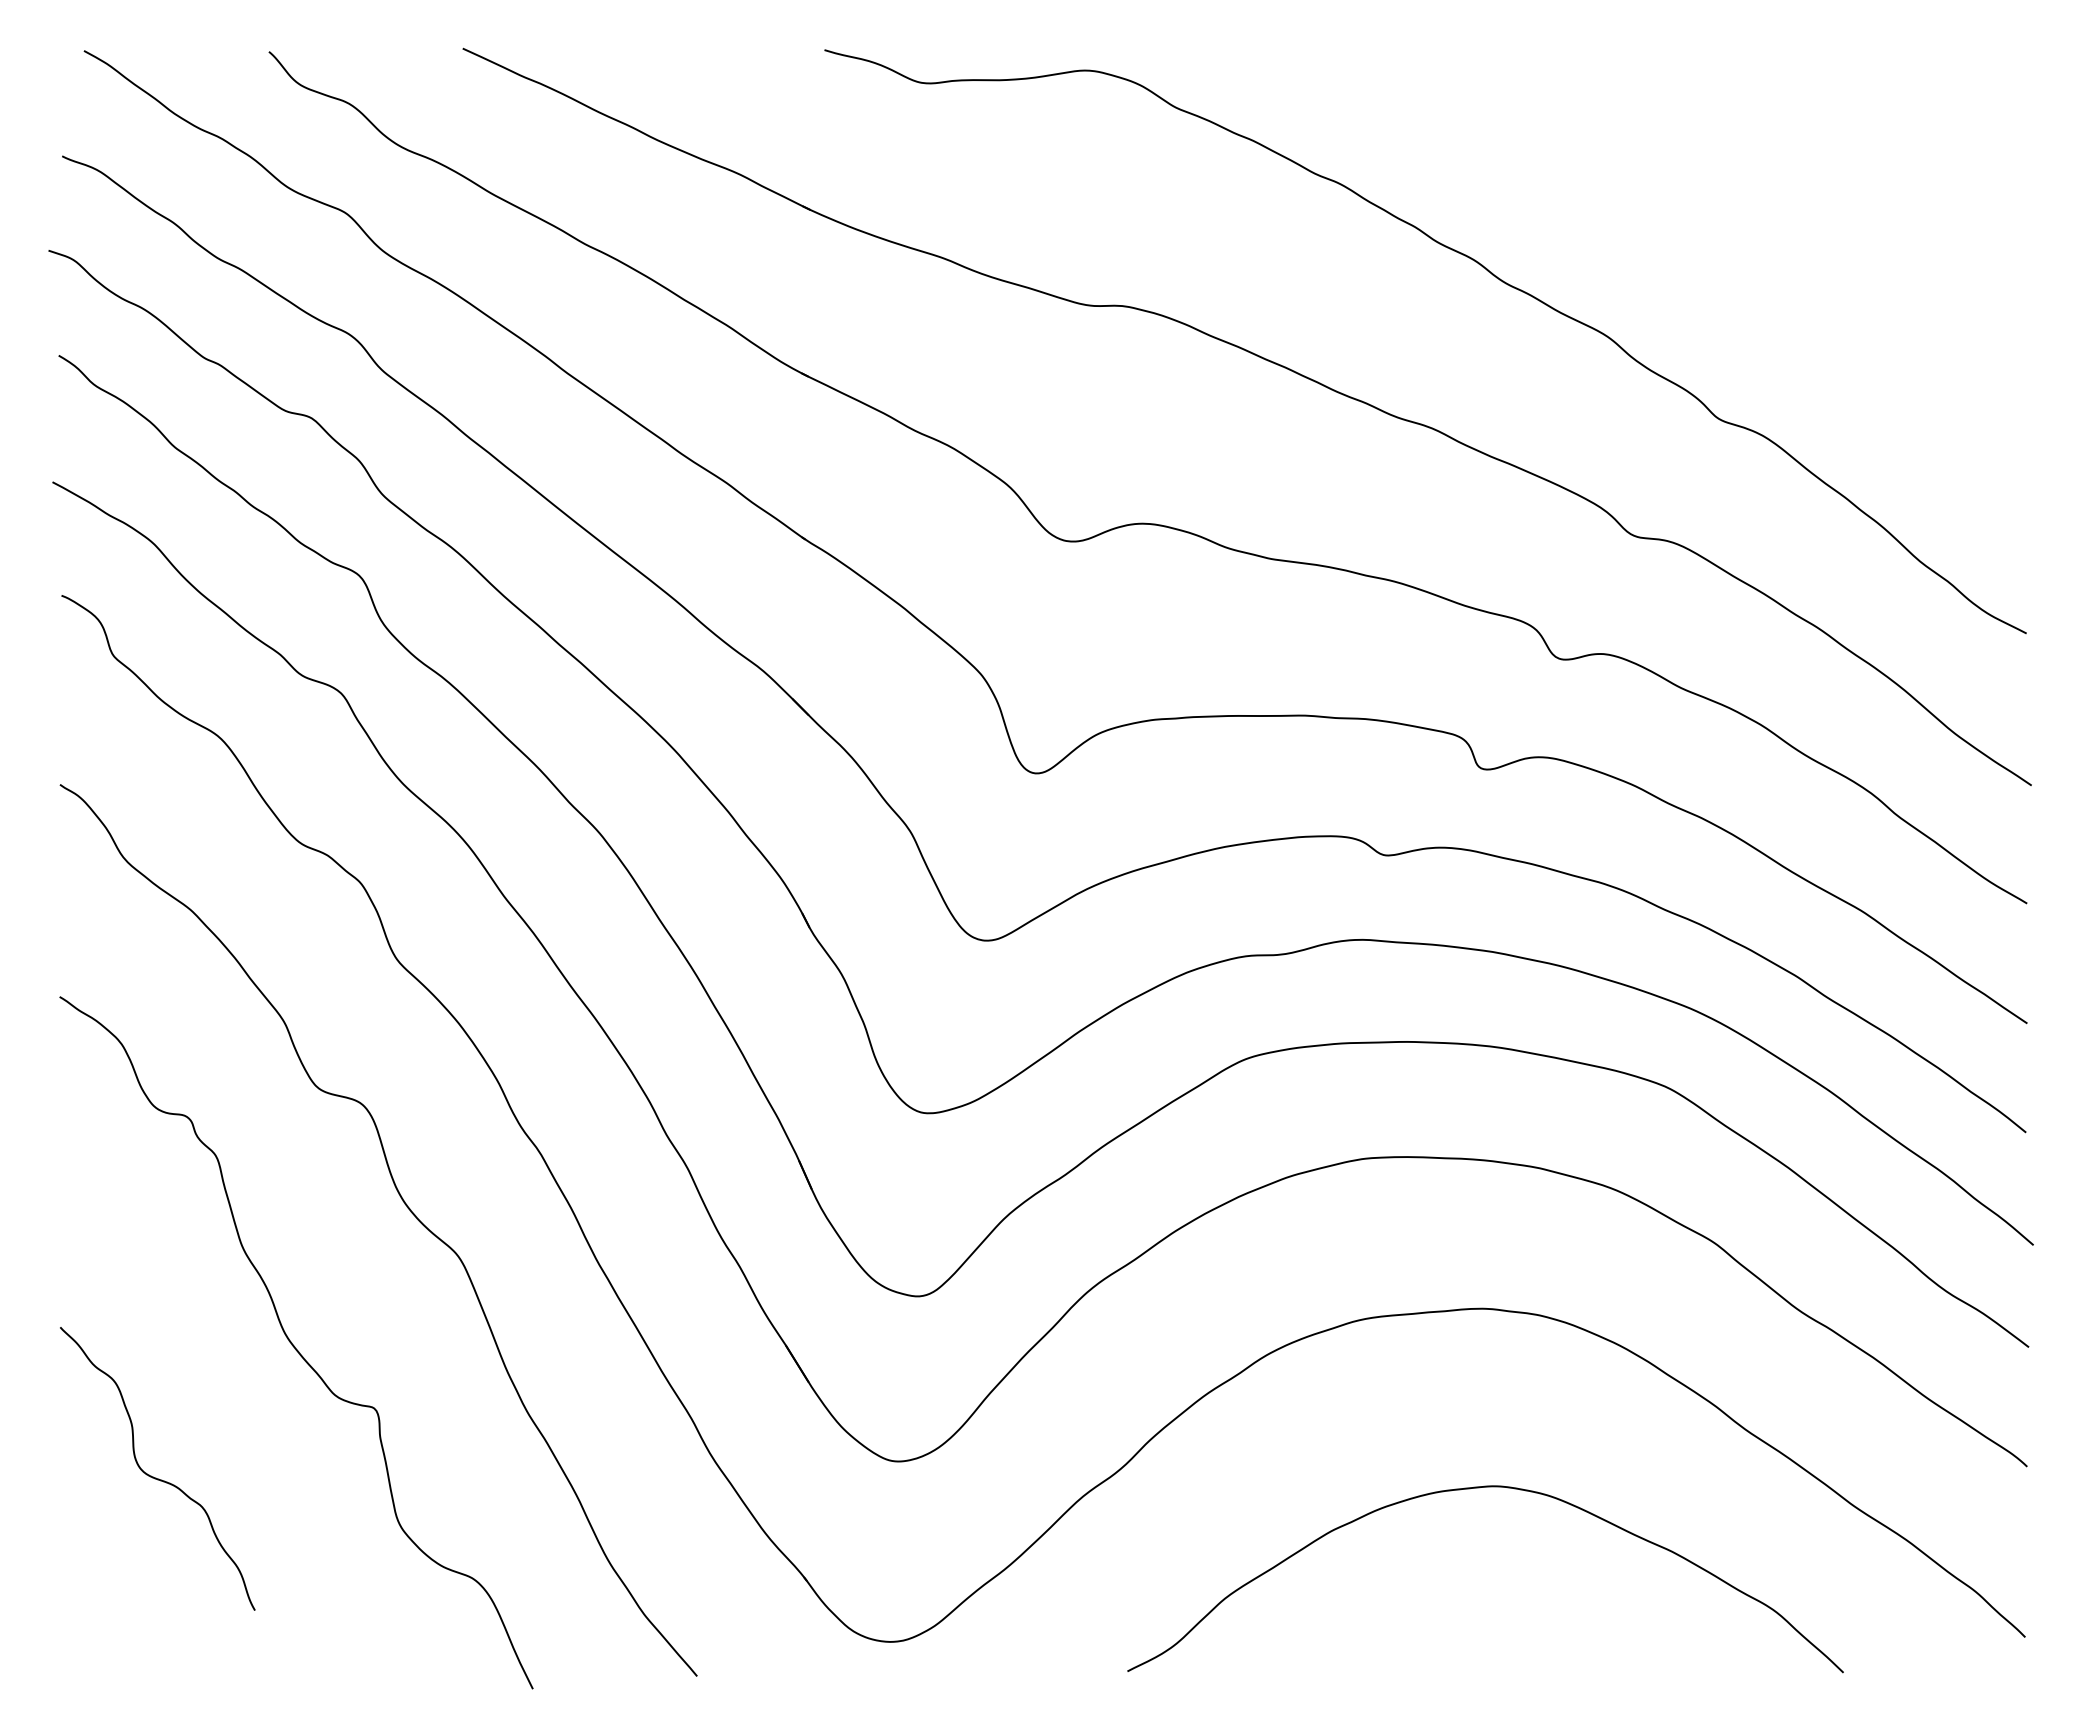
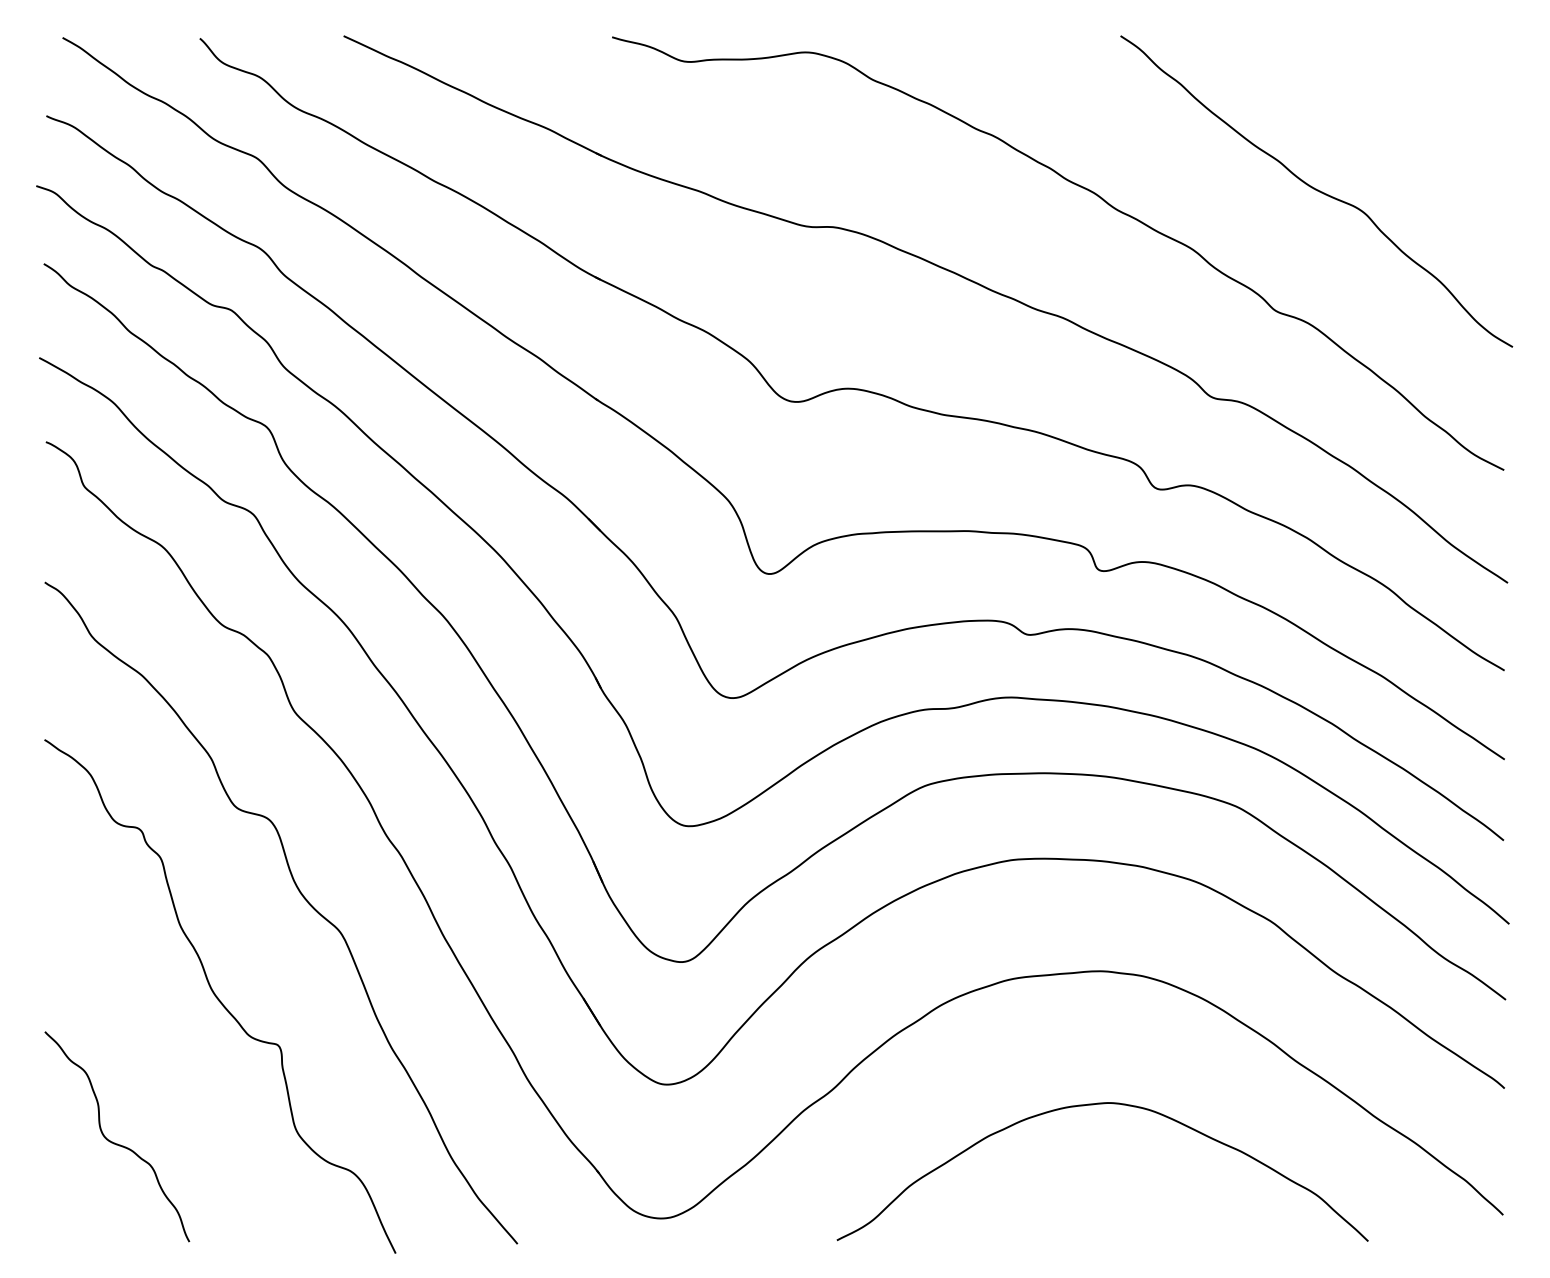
curve: (1773, 256) -> (1316, 190), added
curve: (153, 1476) -> (114, 1142), moved

